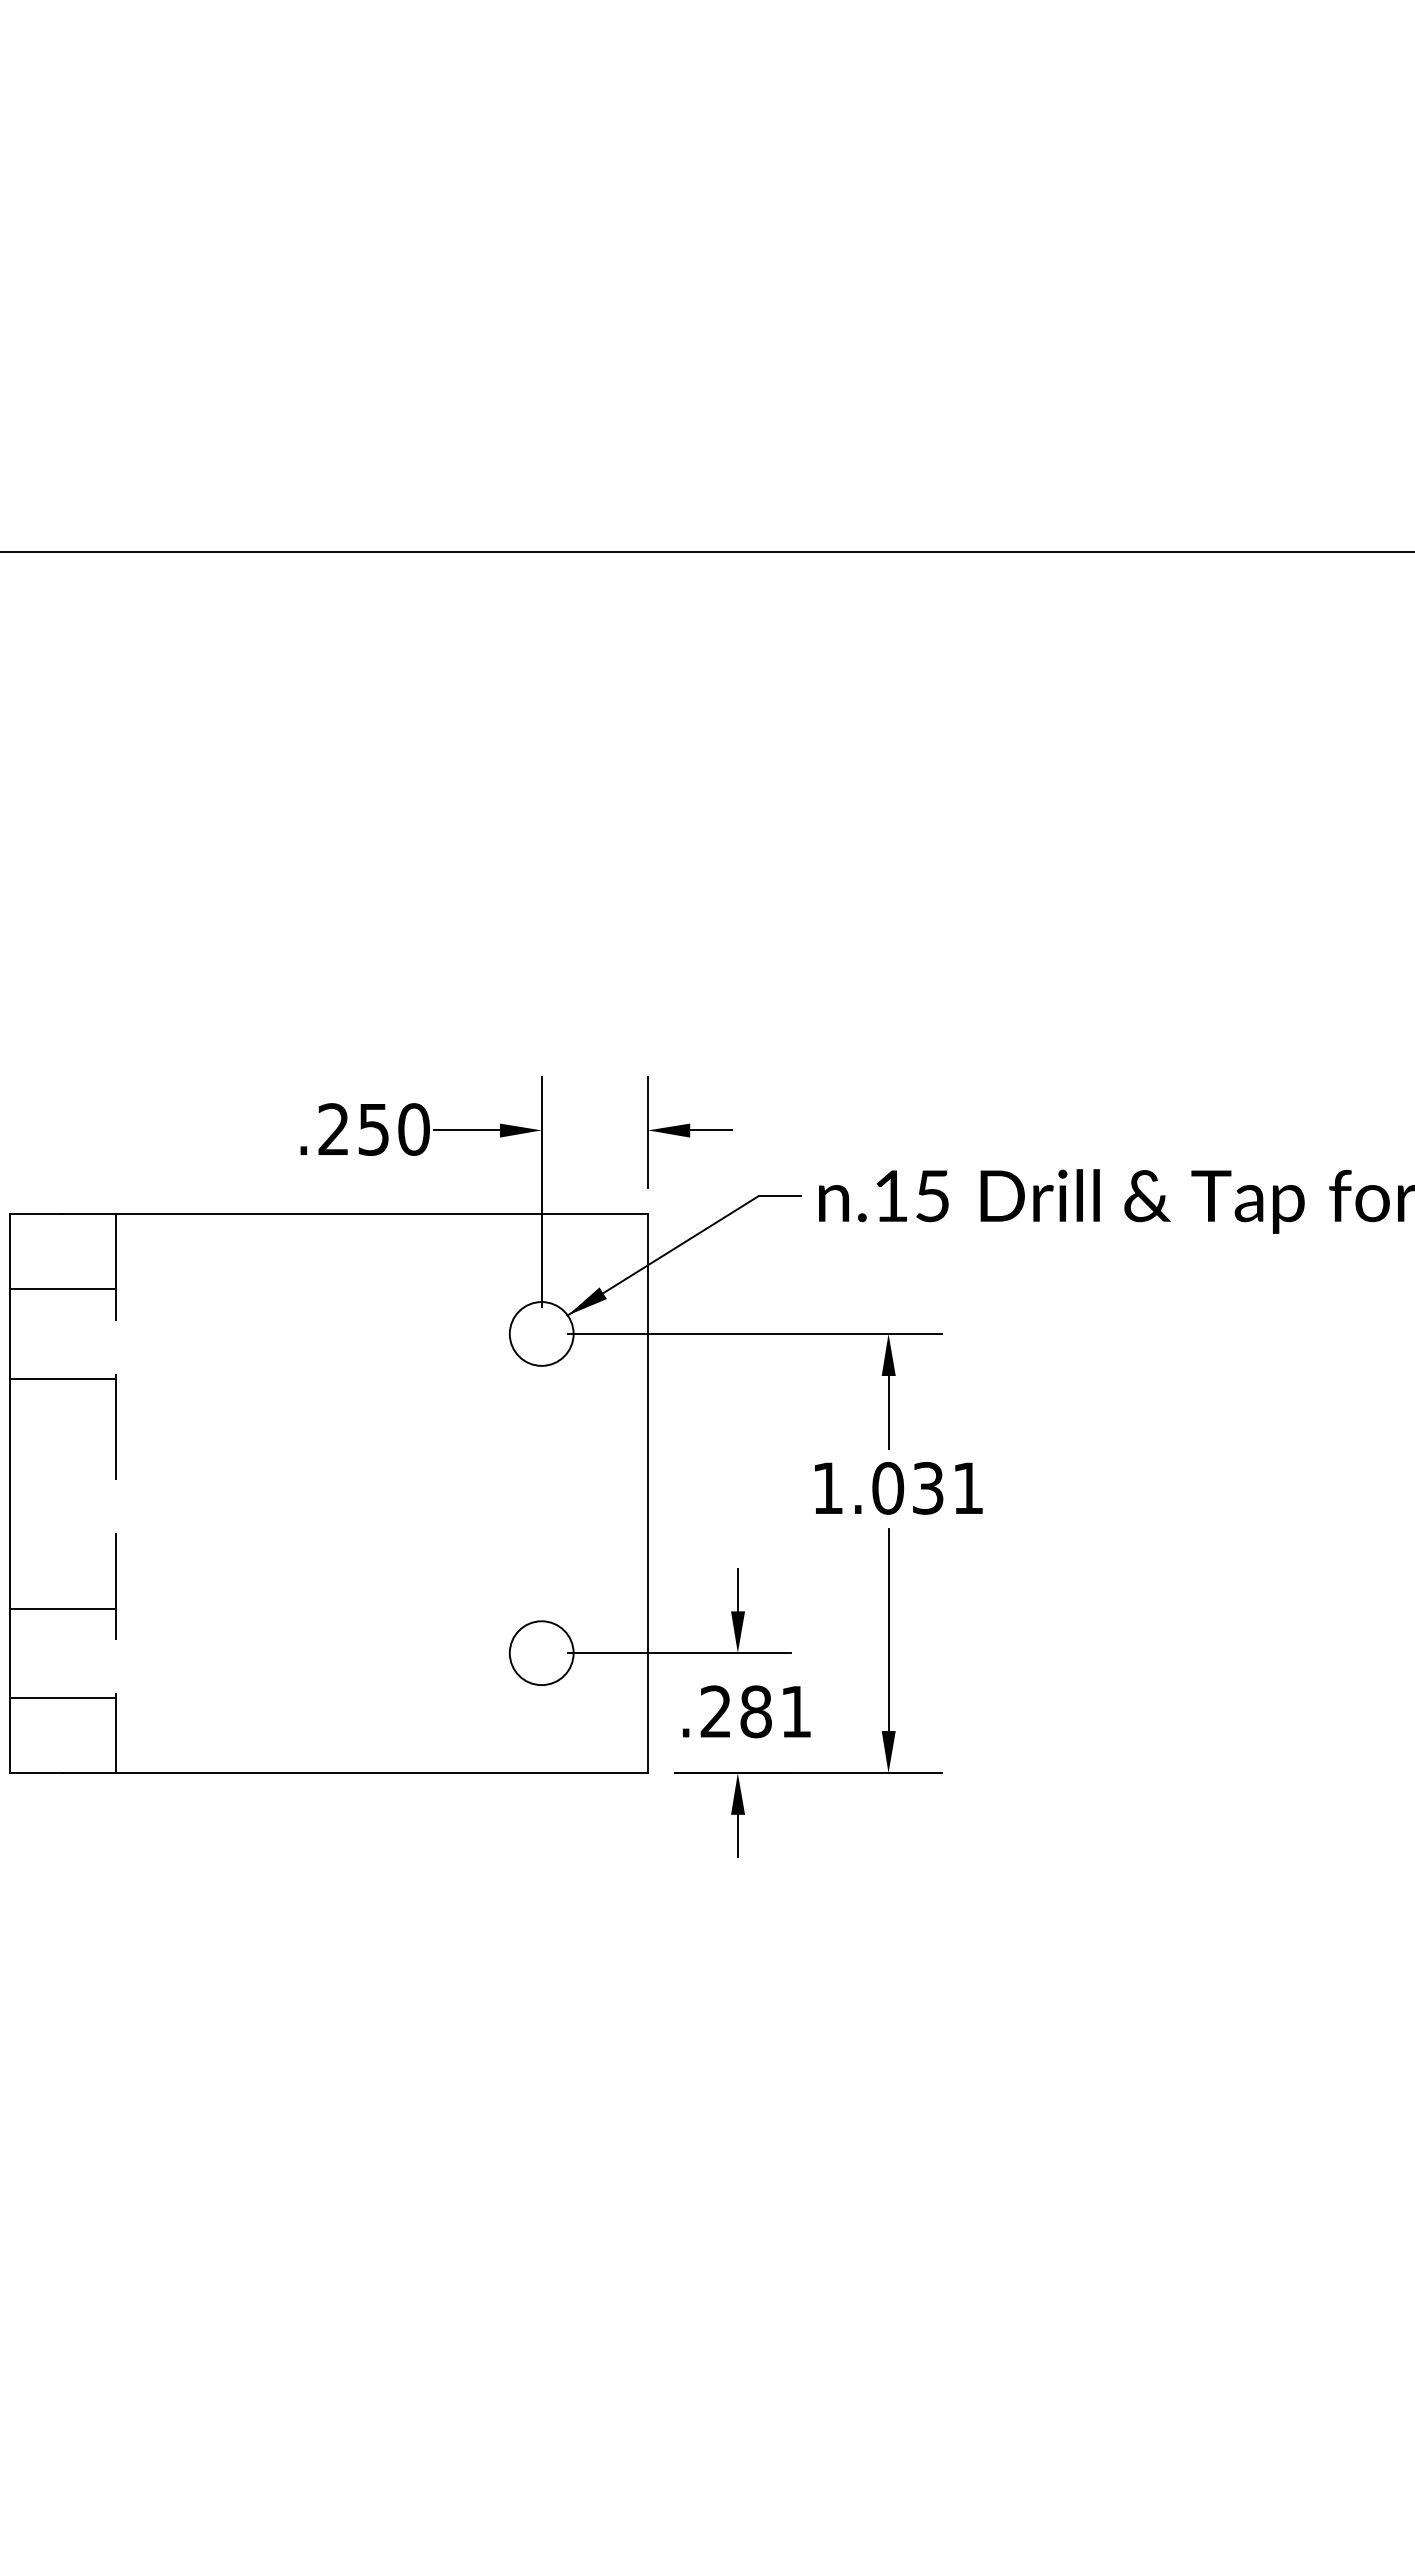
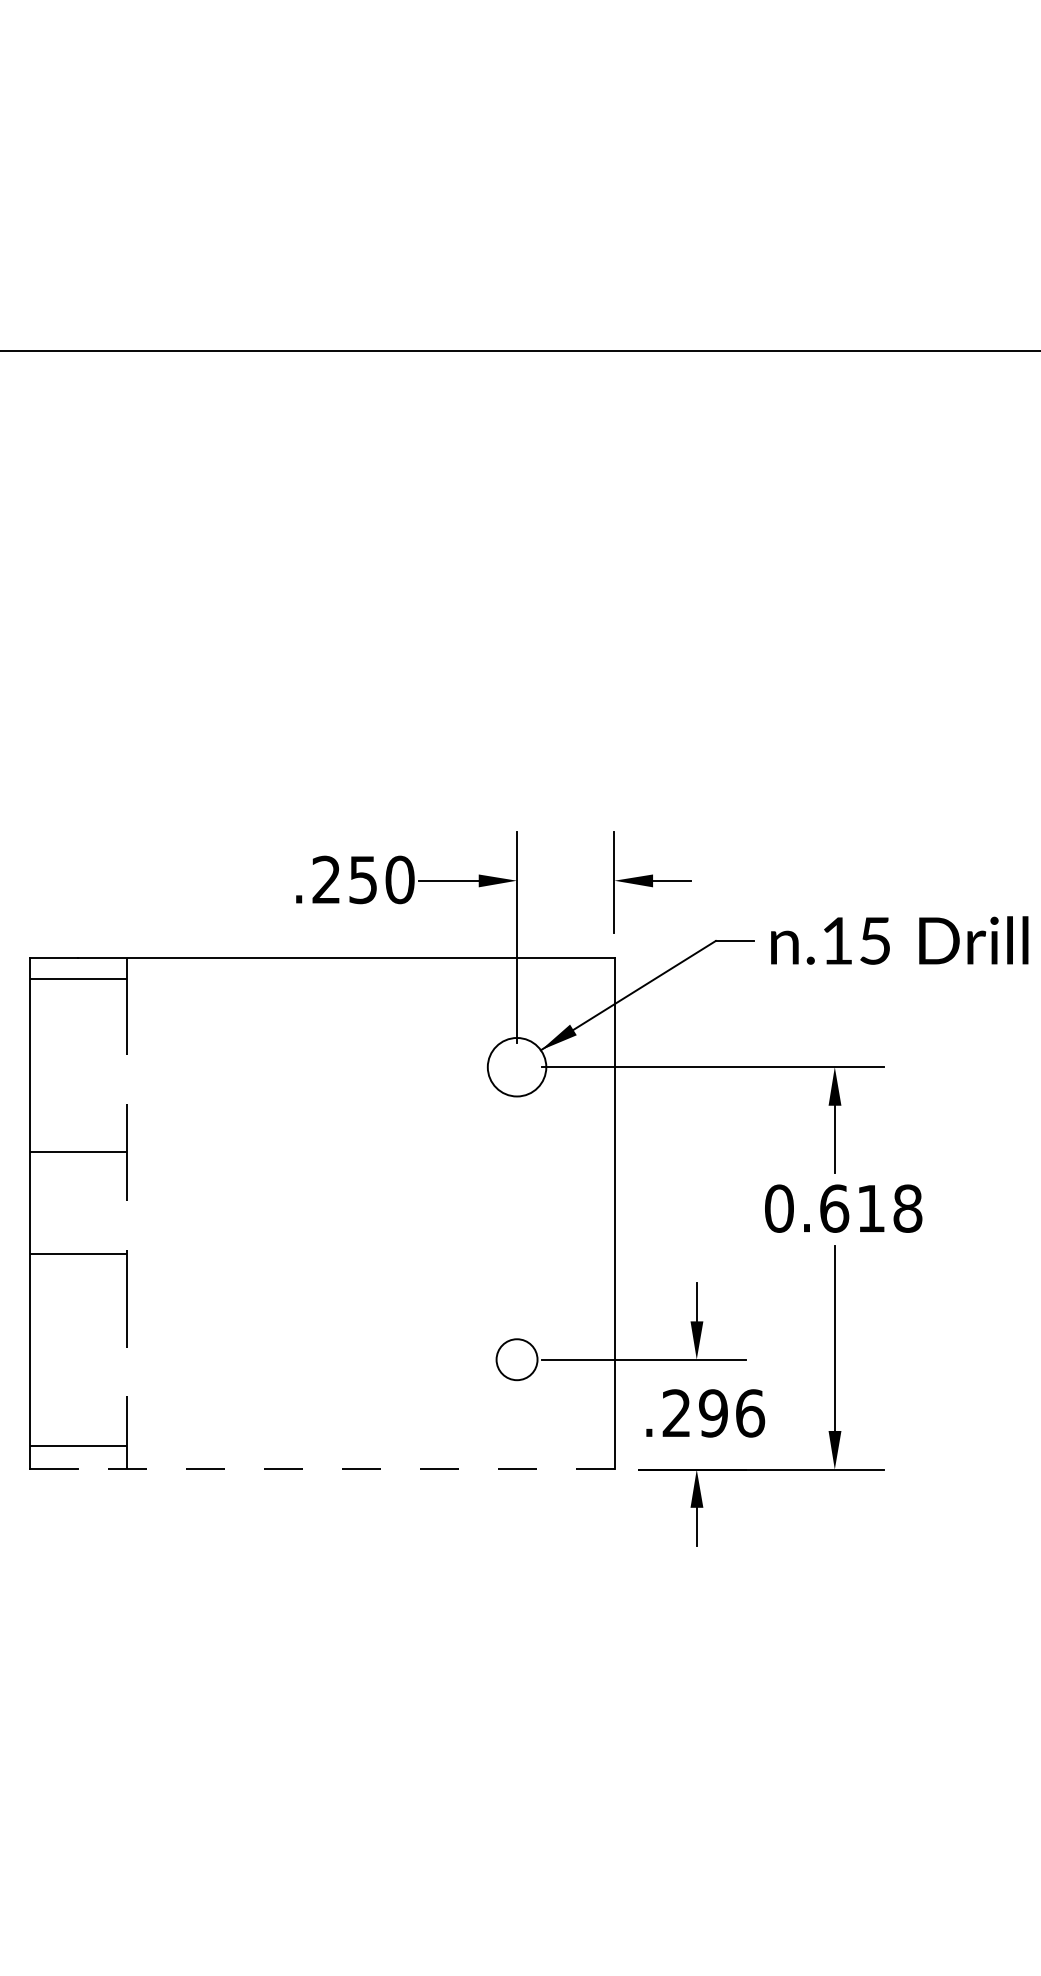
line: (62, 1289) -> (78, 978), moved
line: (62, 1378) -> (78, 1152), moved
text: (898, 1488) -> (843, 1208), 1.031 -> 0.618
line: (62, 1608) -> (78, 1253), moved
circle: (541, 1653) -> (516, 1359), size x0.7
line: (62, 1697) -> (78, 1445), moved
text: (776, 1711) -> (732, 1413), .281 -> .296
line: (355, 1772) -> (346, 1469), solid -> dashed

